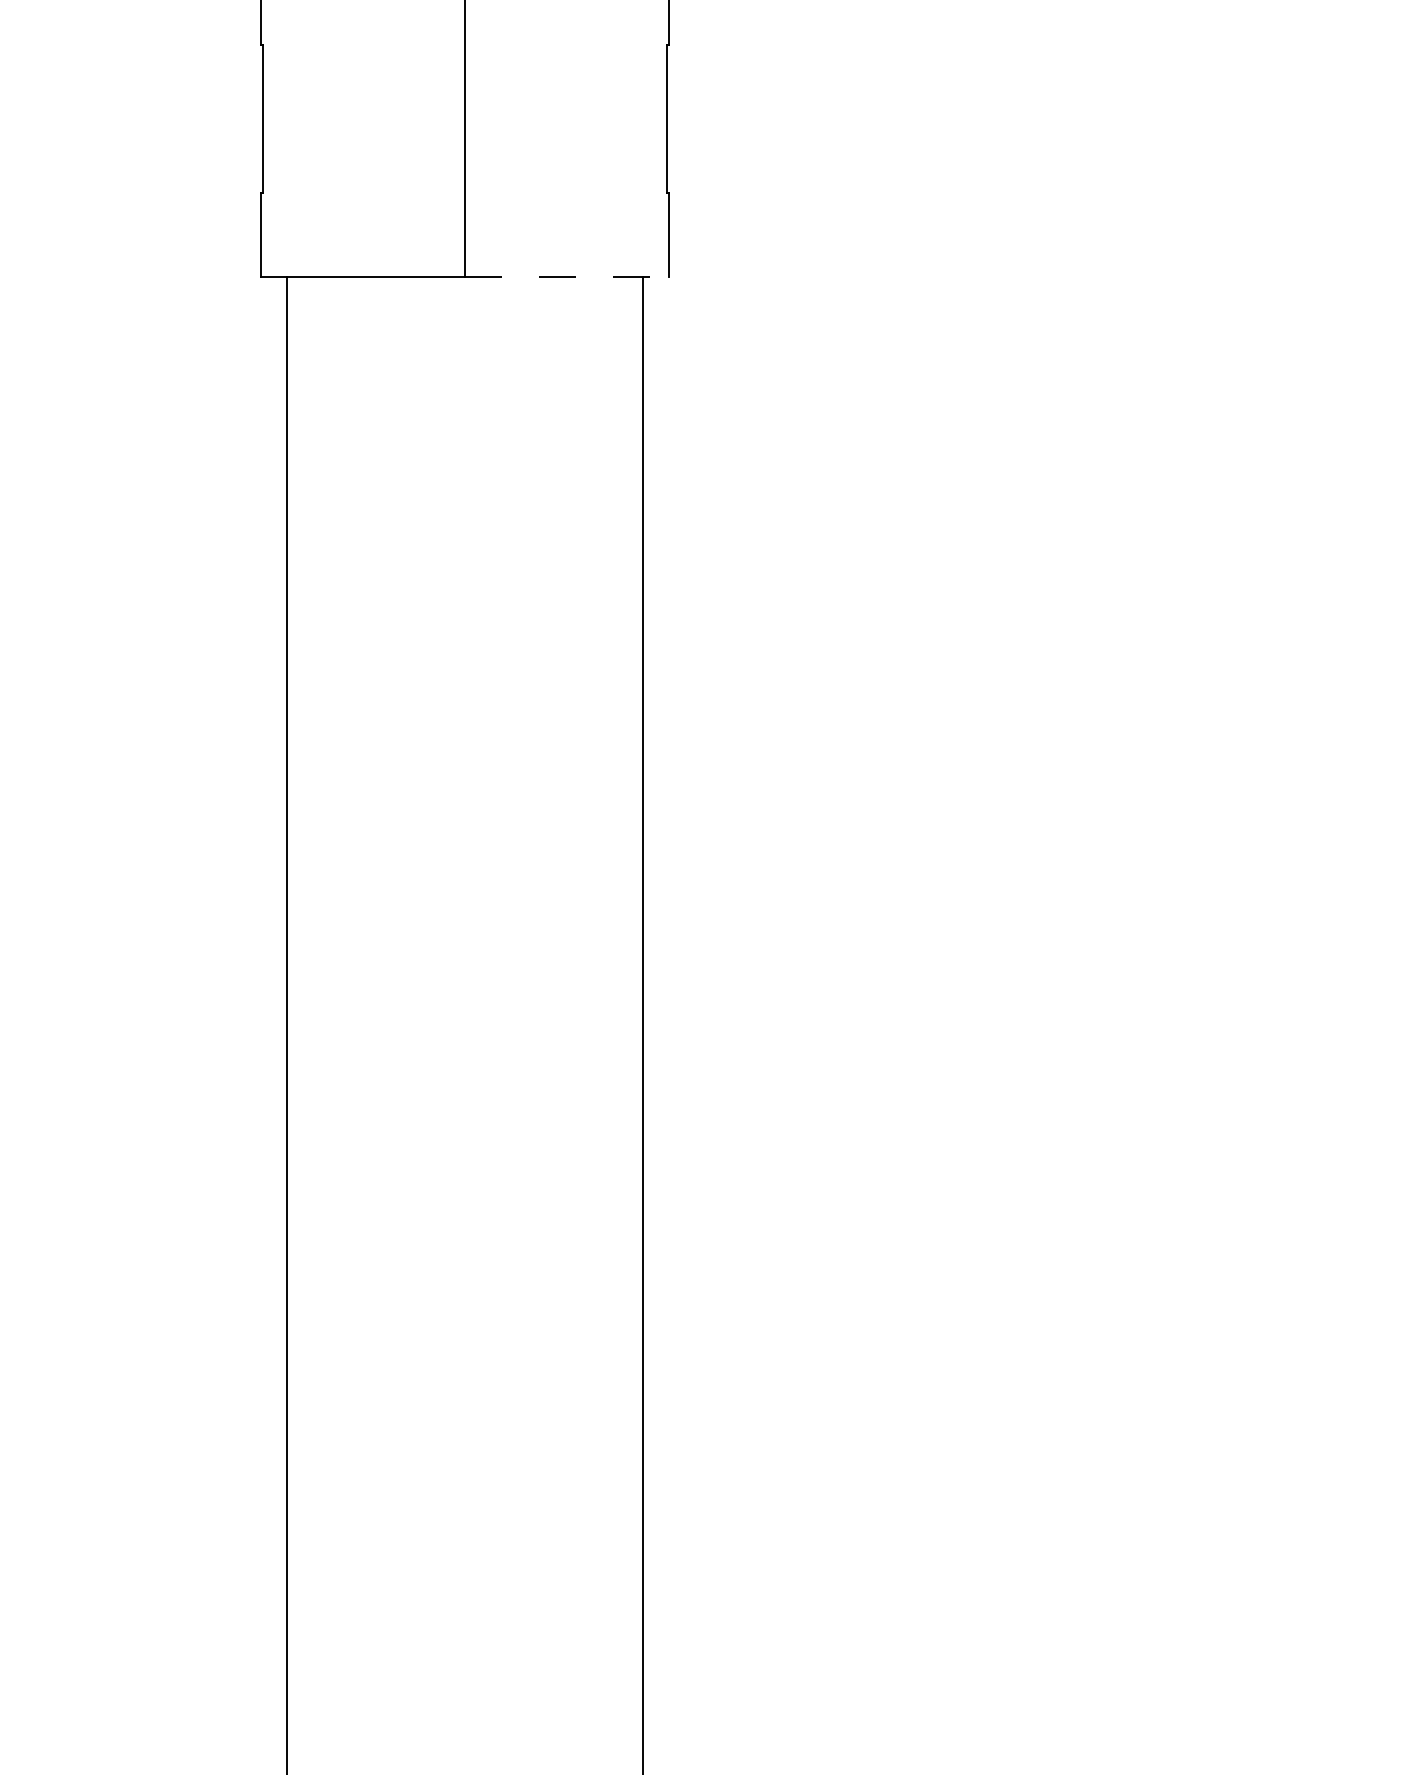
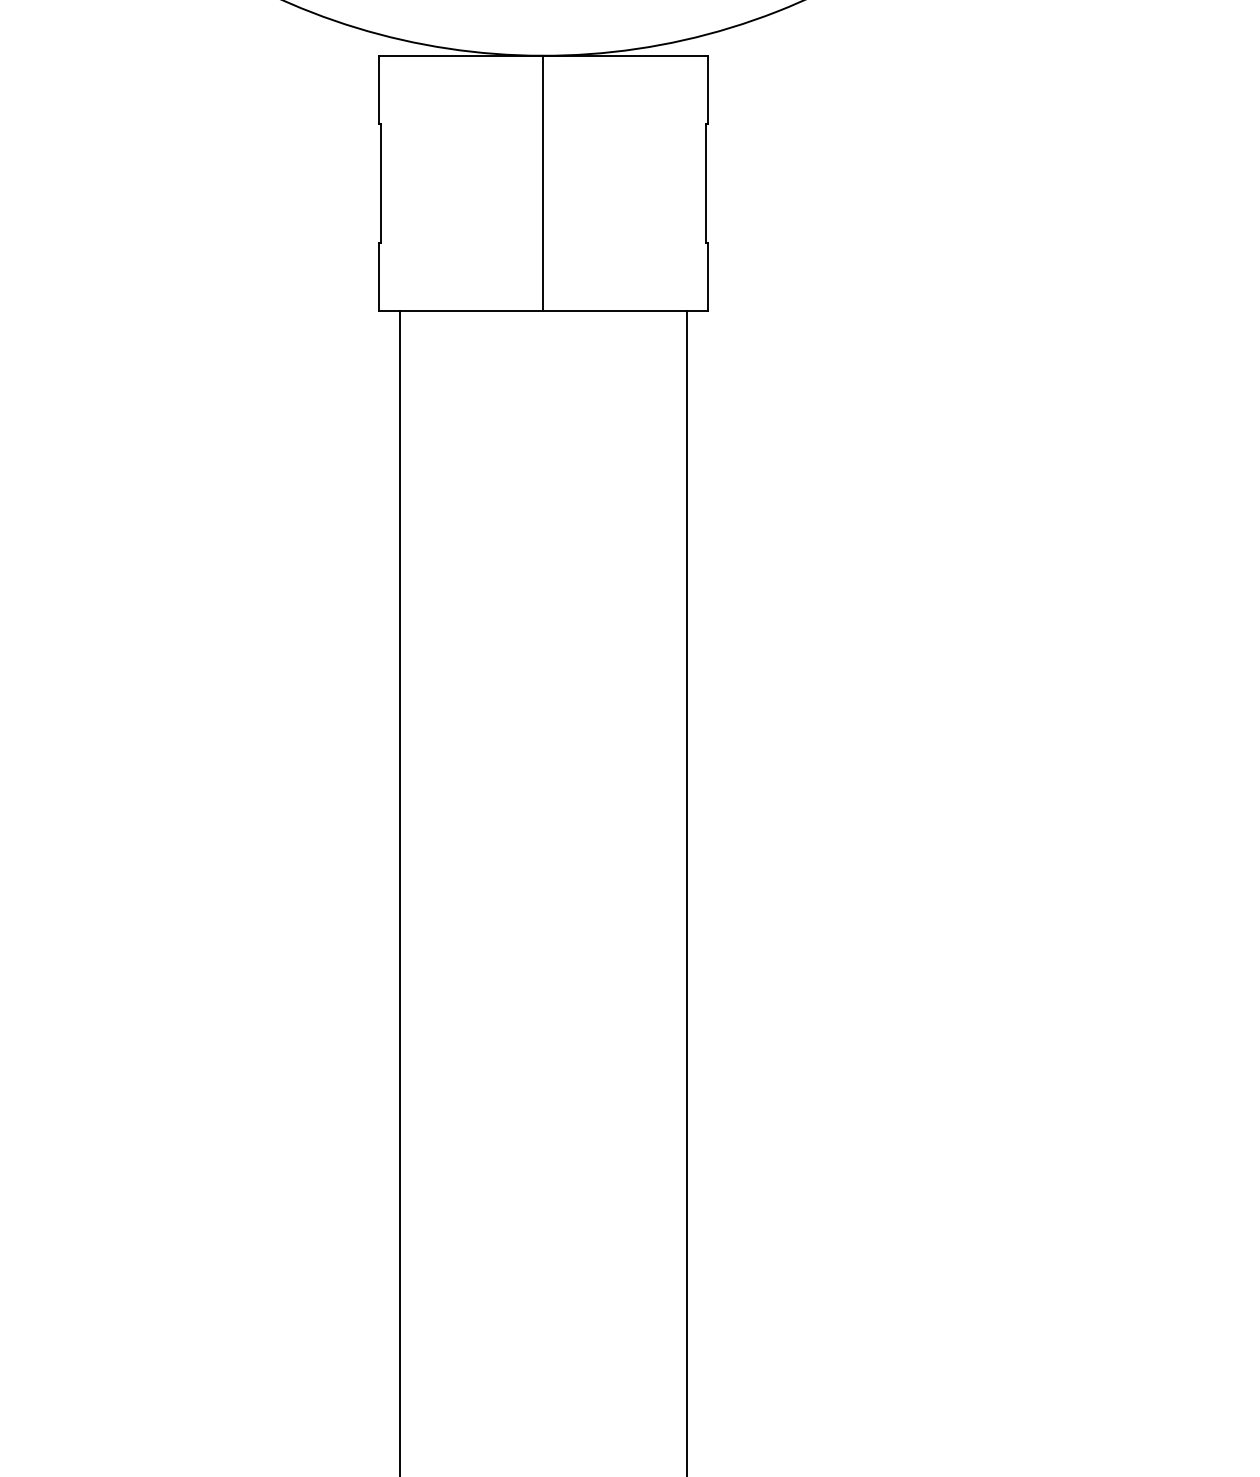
line: (568, 276) -> (626, 310), dashed -> solid

